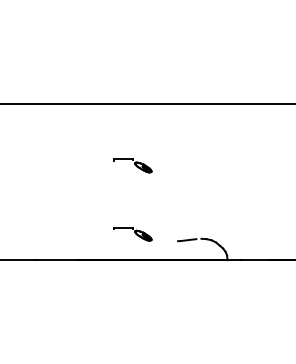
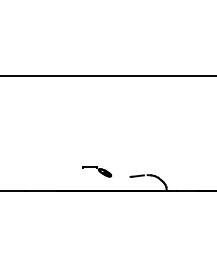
part: (132, 165) -> (97, 121), removed

